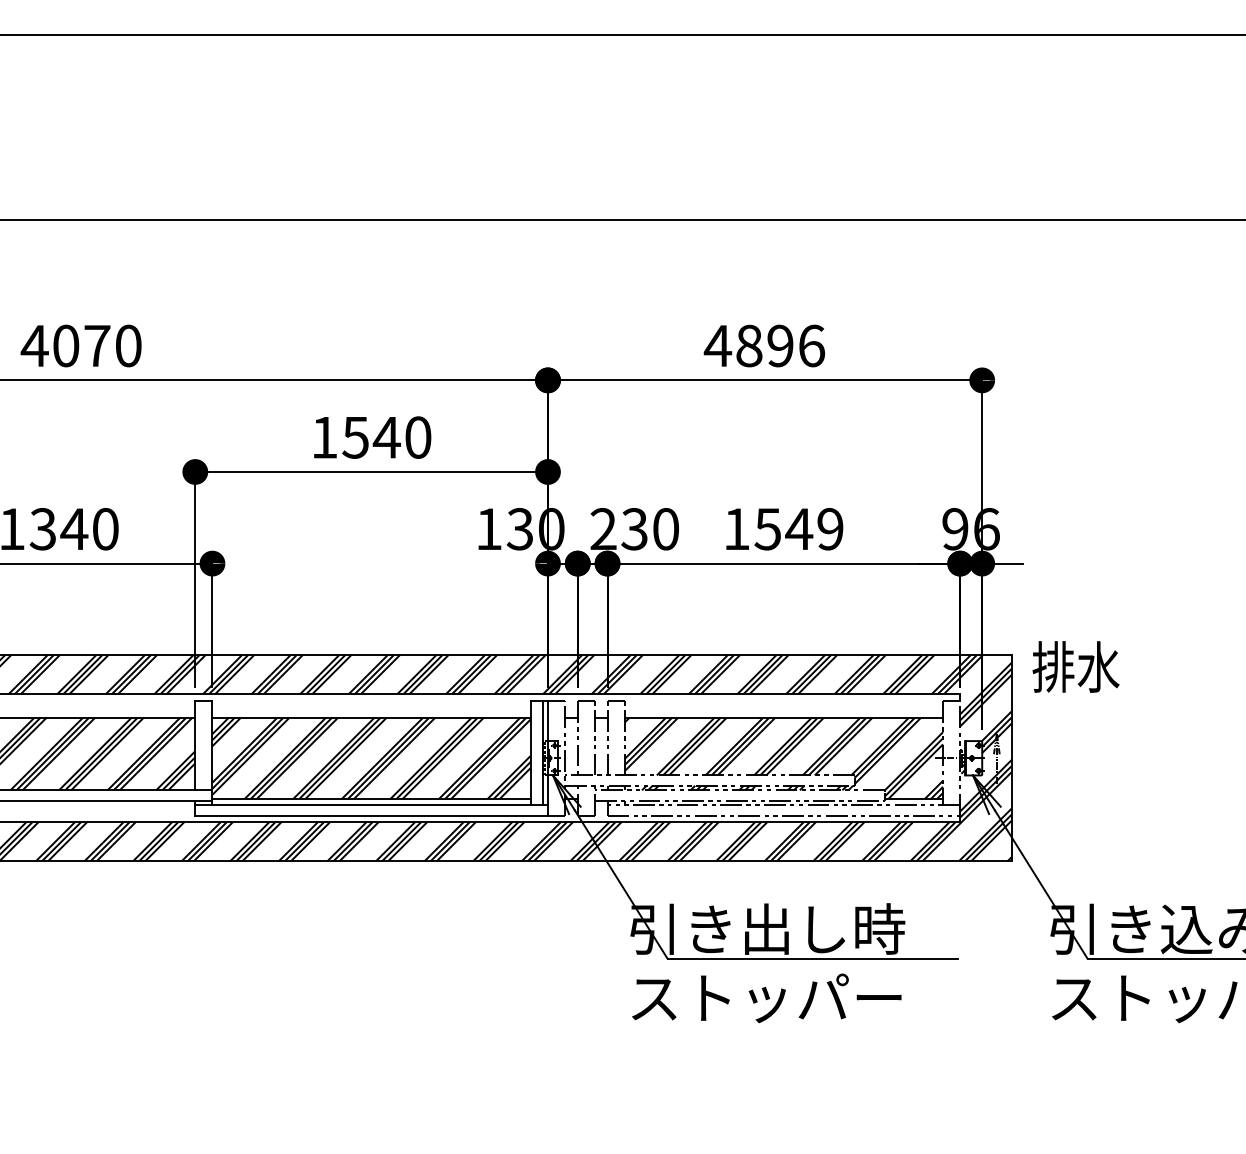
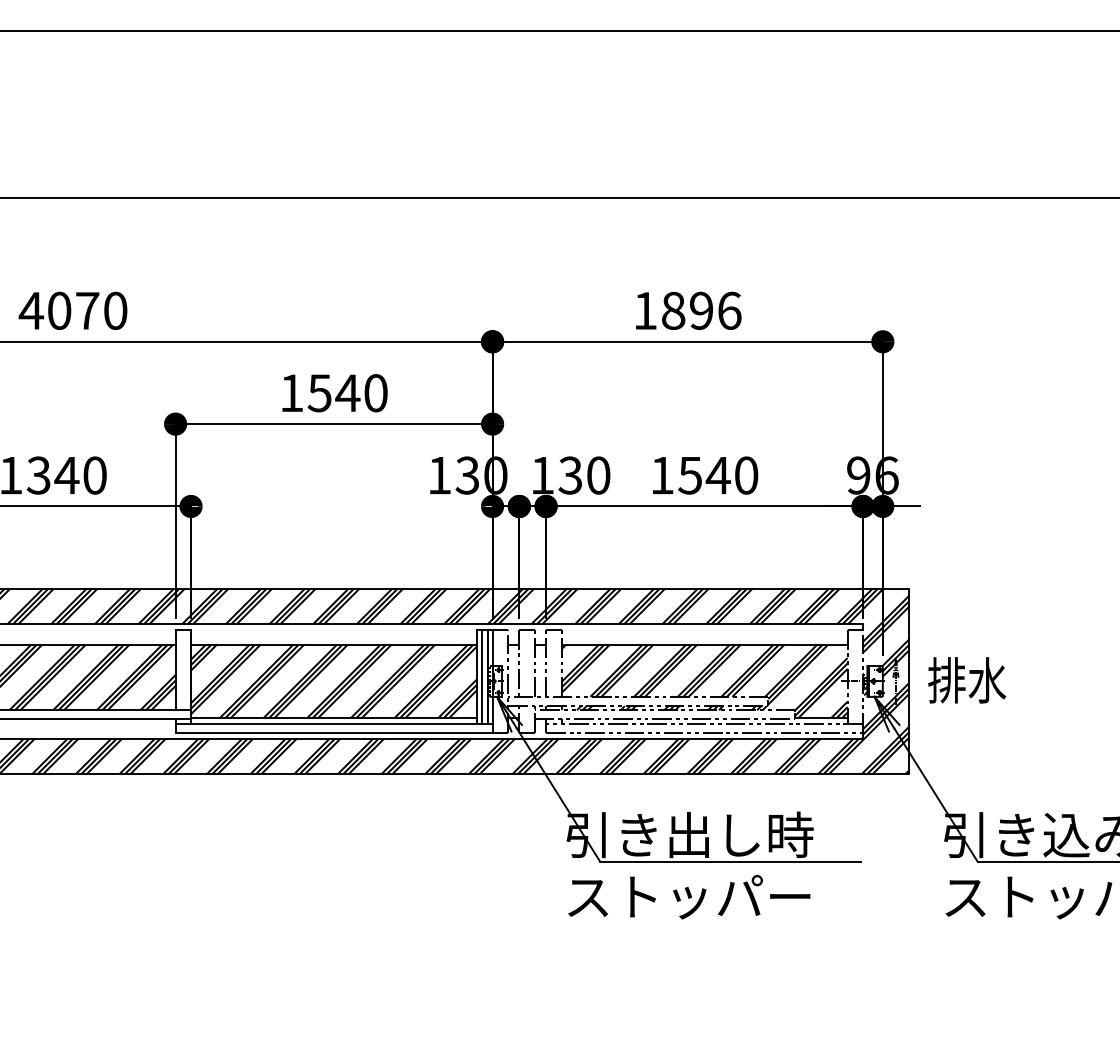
text: (718, 345) -> (645, 310), 4896 -> 1896
text: (603, 529) -> (542, 475), 230 -> 130
text: (830, 529) -> (746, 475), 1549 -> 1540
text: (1076, 667) -> (967, 680), moved
line: (535, 752) -> (481, 676), added

